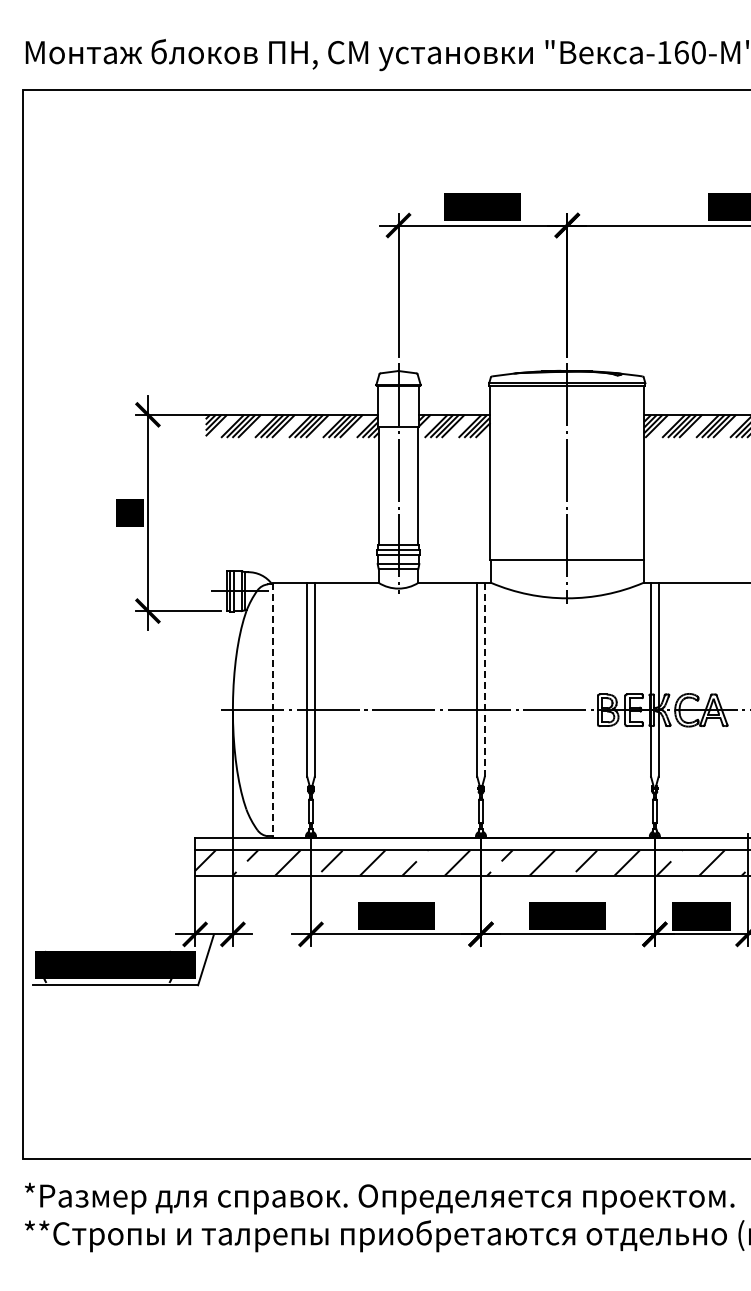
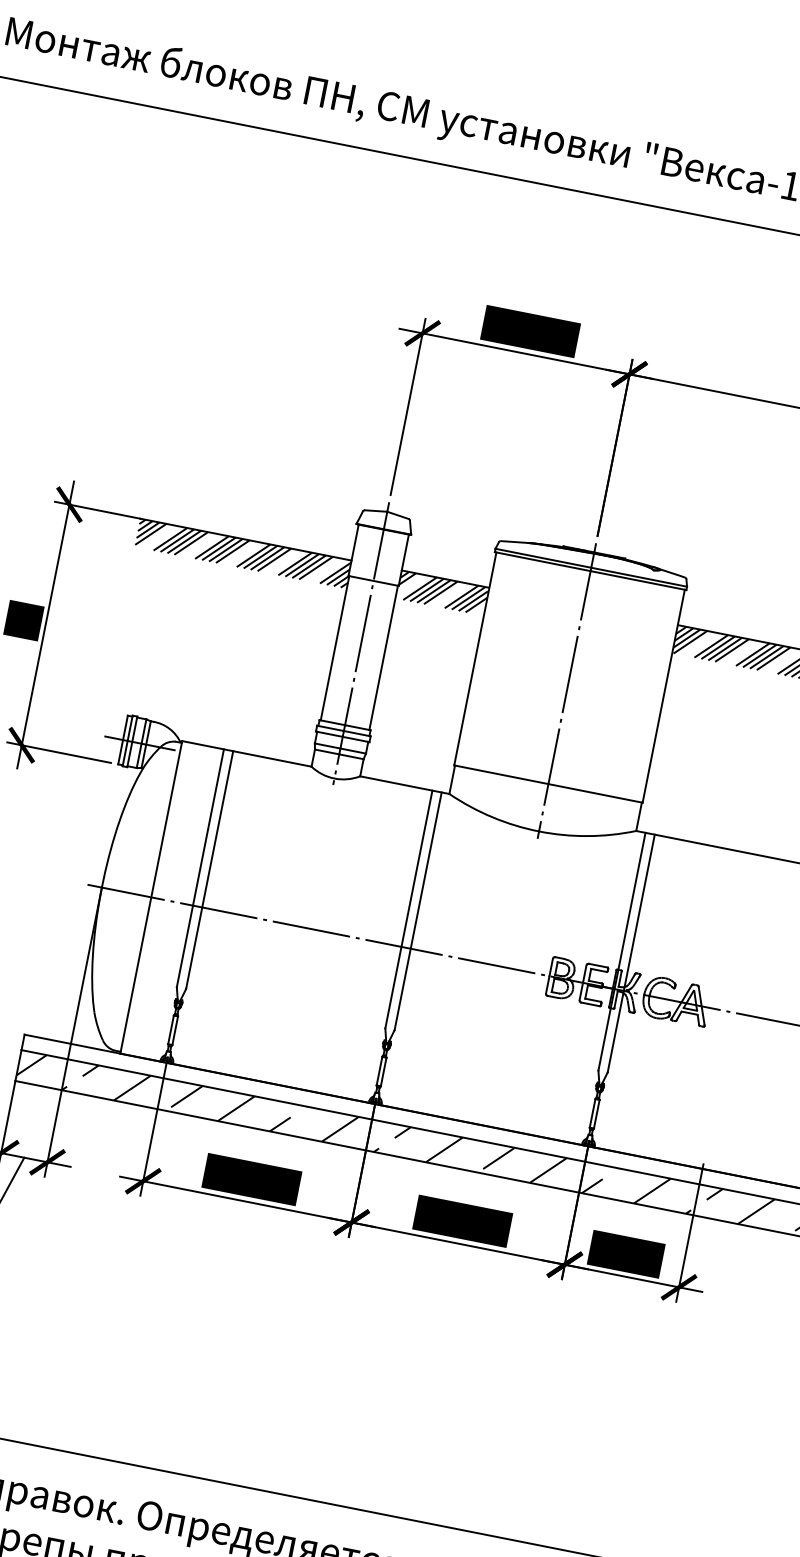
line: (484, 679) -> (417, 910), dashed -> solid
line: (273, 710) -> (151, 897), dashed -> solid

